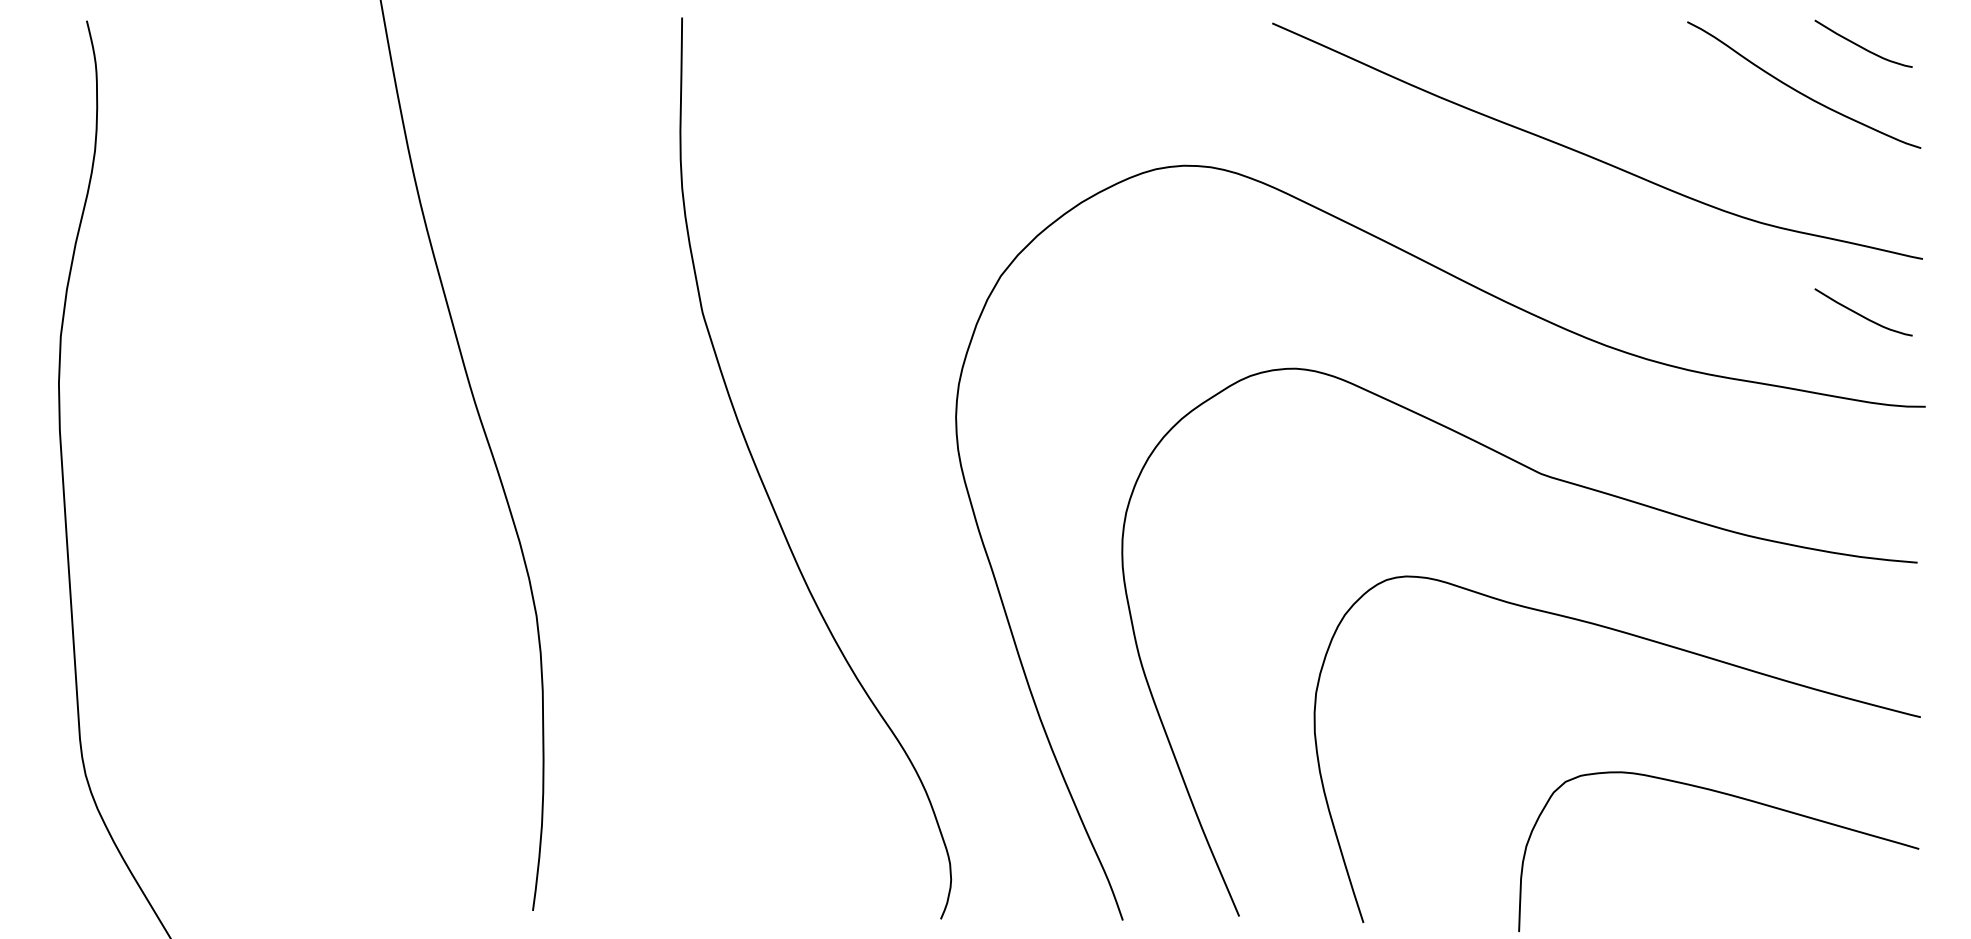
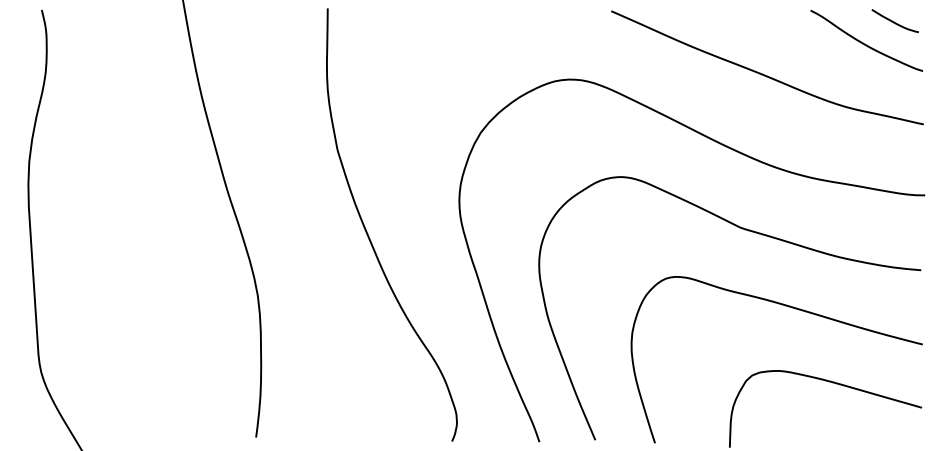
curve: (1861, 313) -> (894, 150), removed

